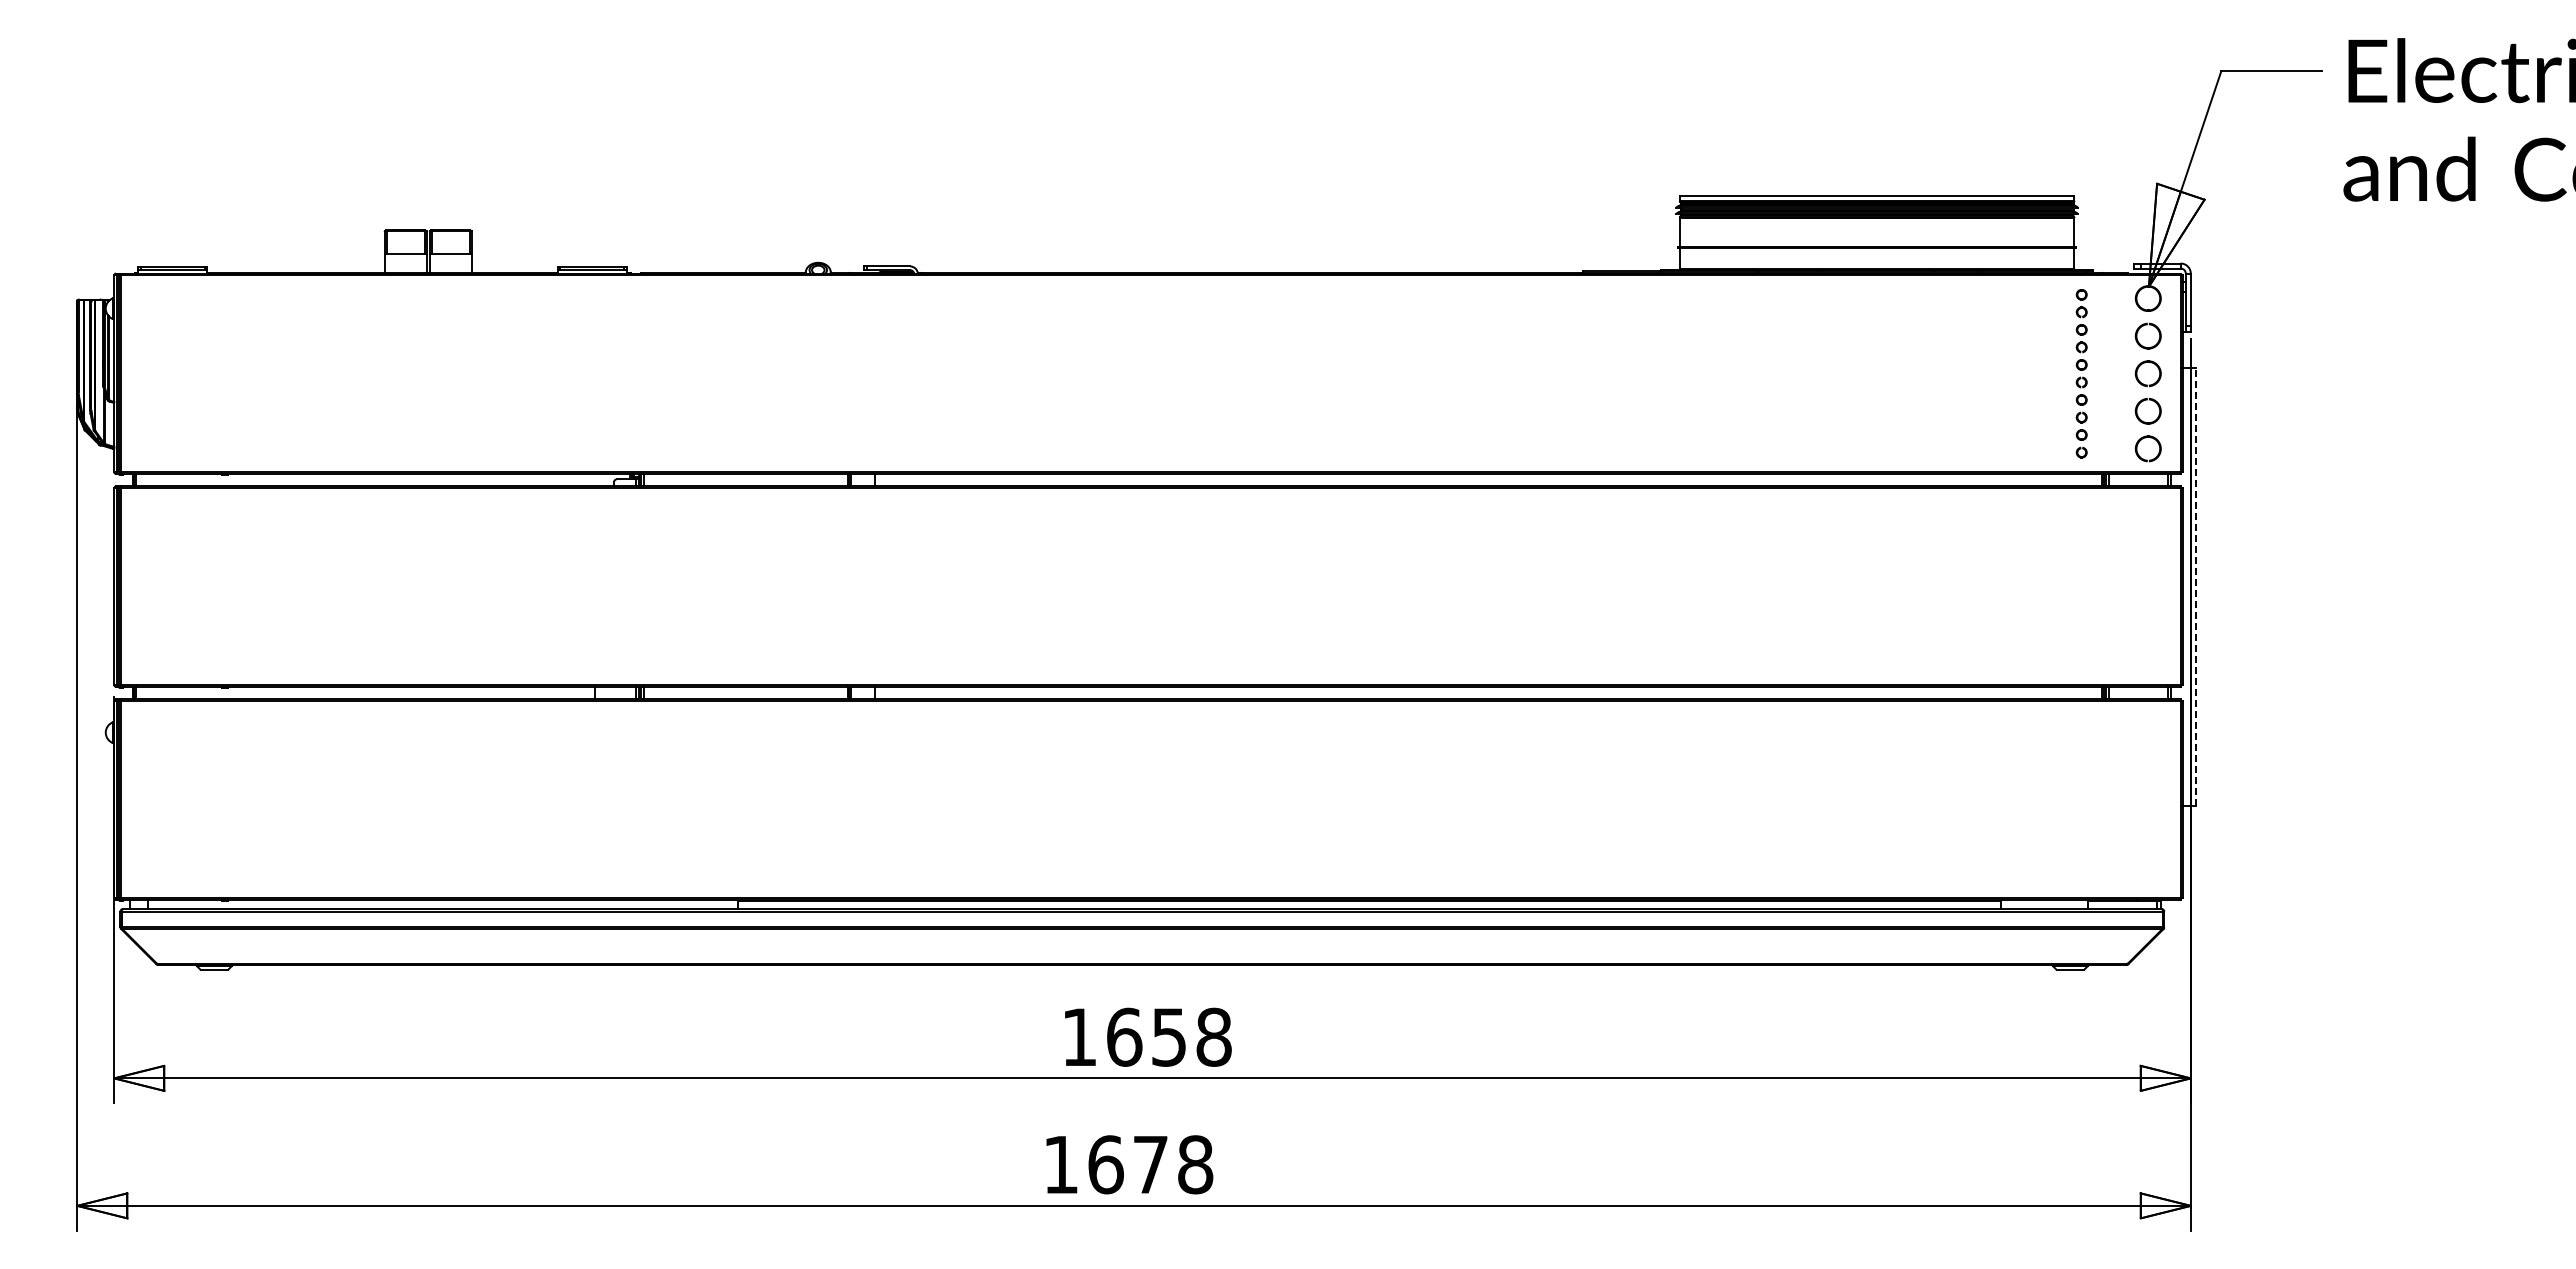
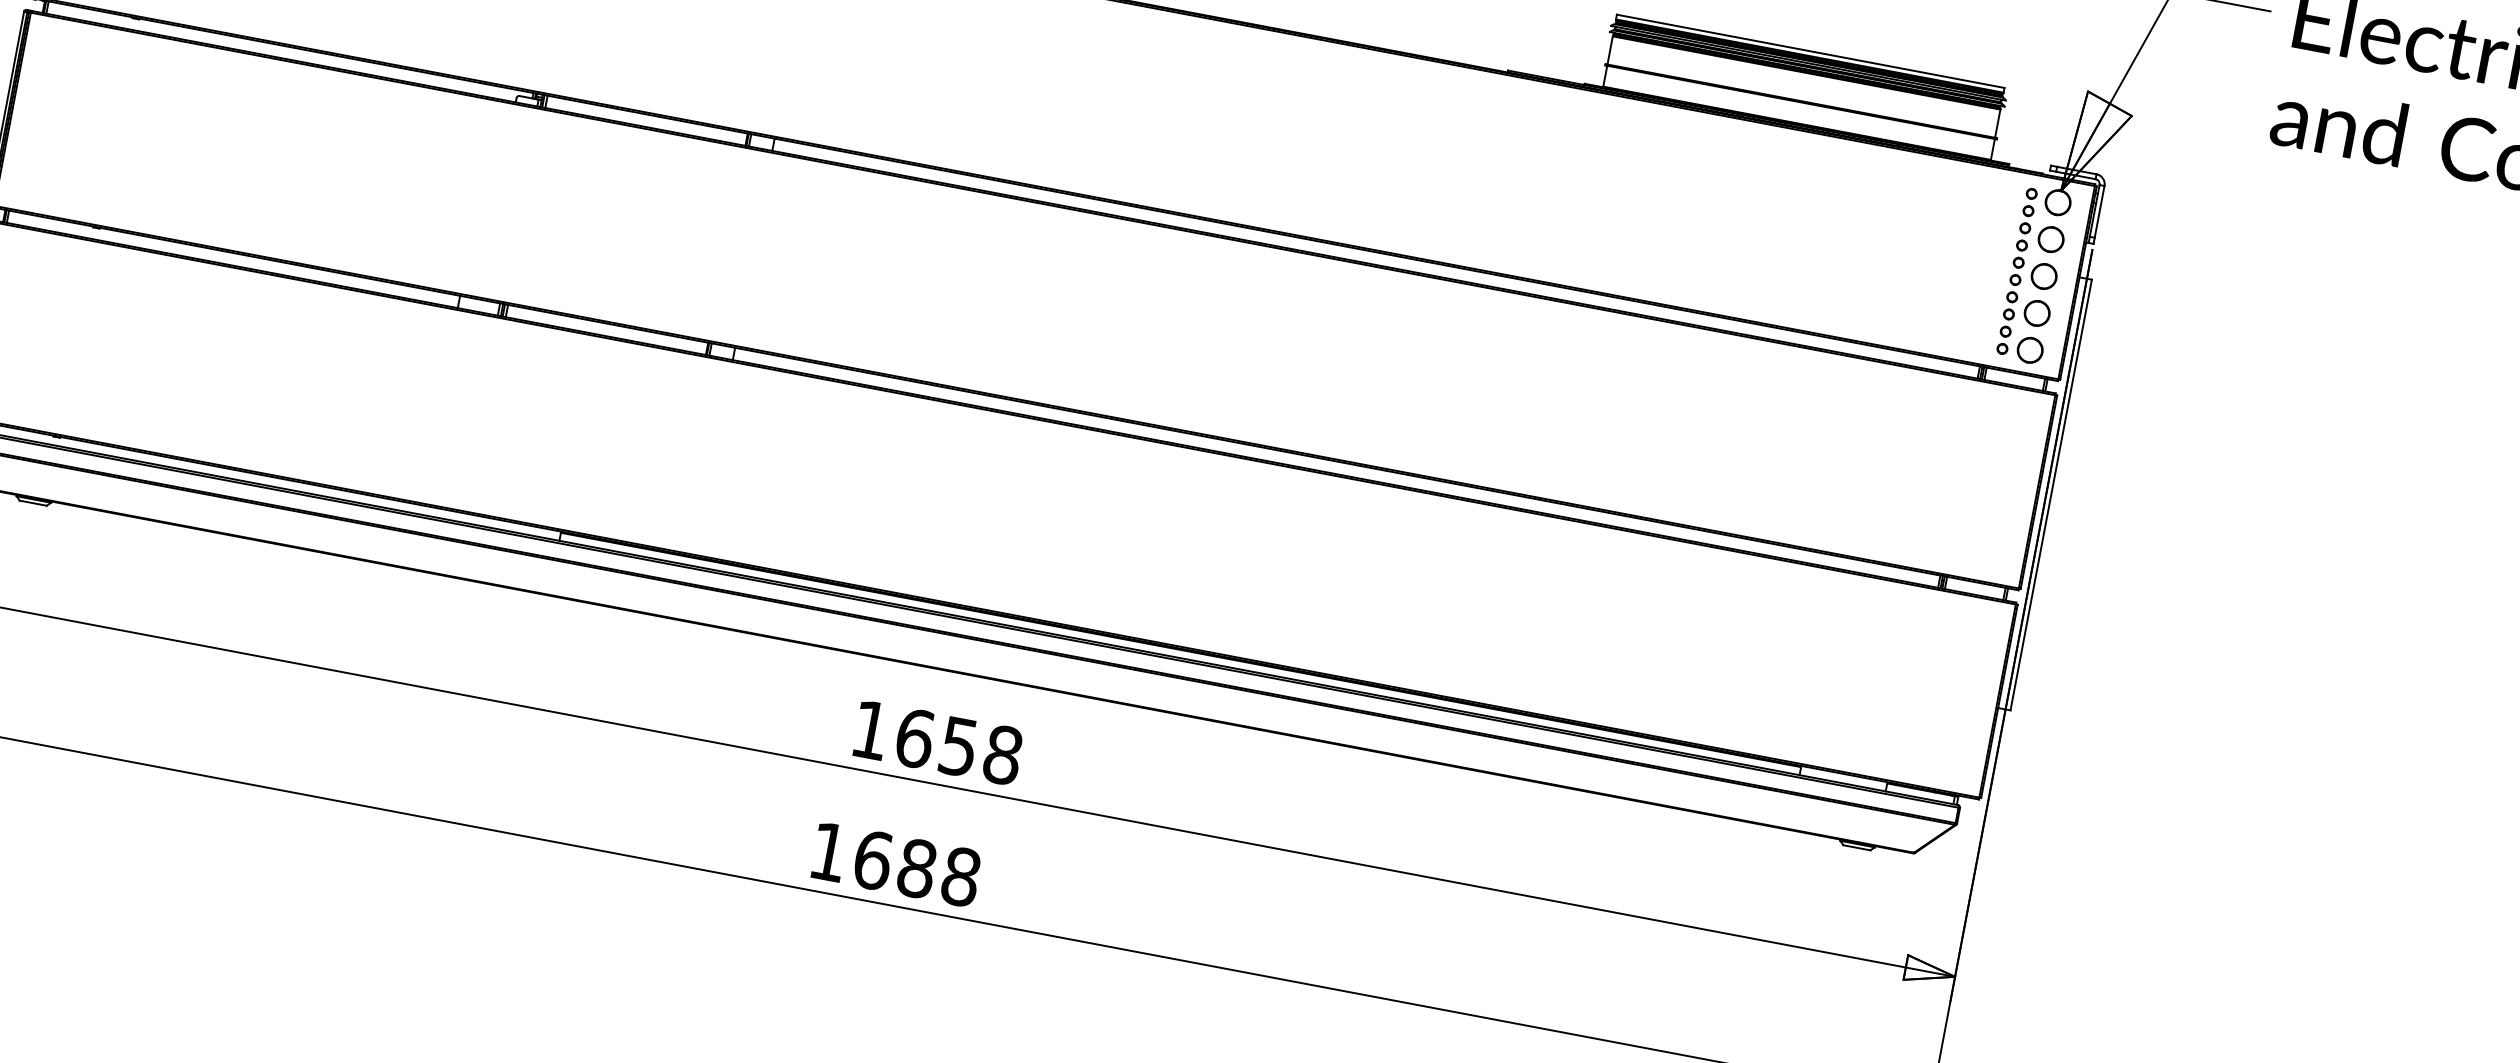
part: (2081, 373) -> (2016, 271), moved
line: (2195, 586) -> (2051, 494), dashed -> solid
text: (1150, 1164) -> (916, 868), 1678 -> 1688

